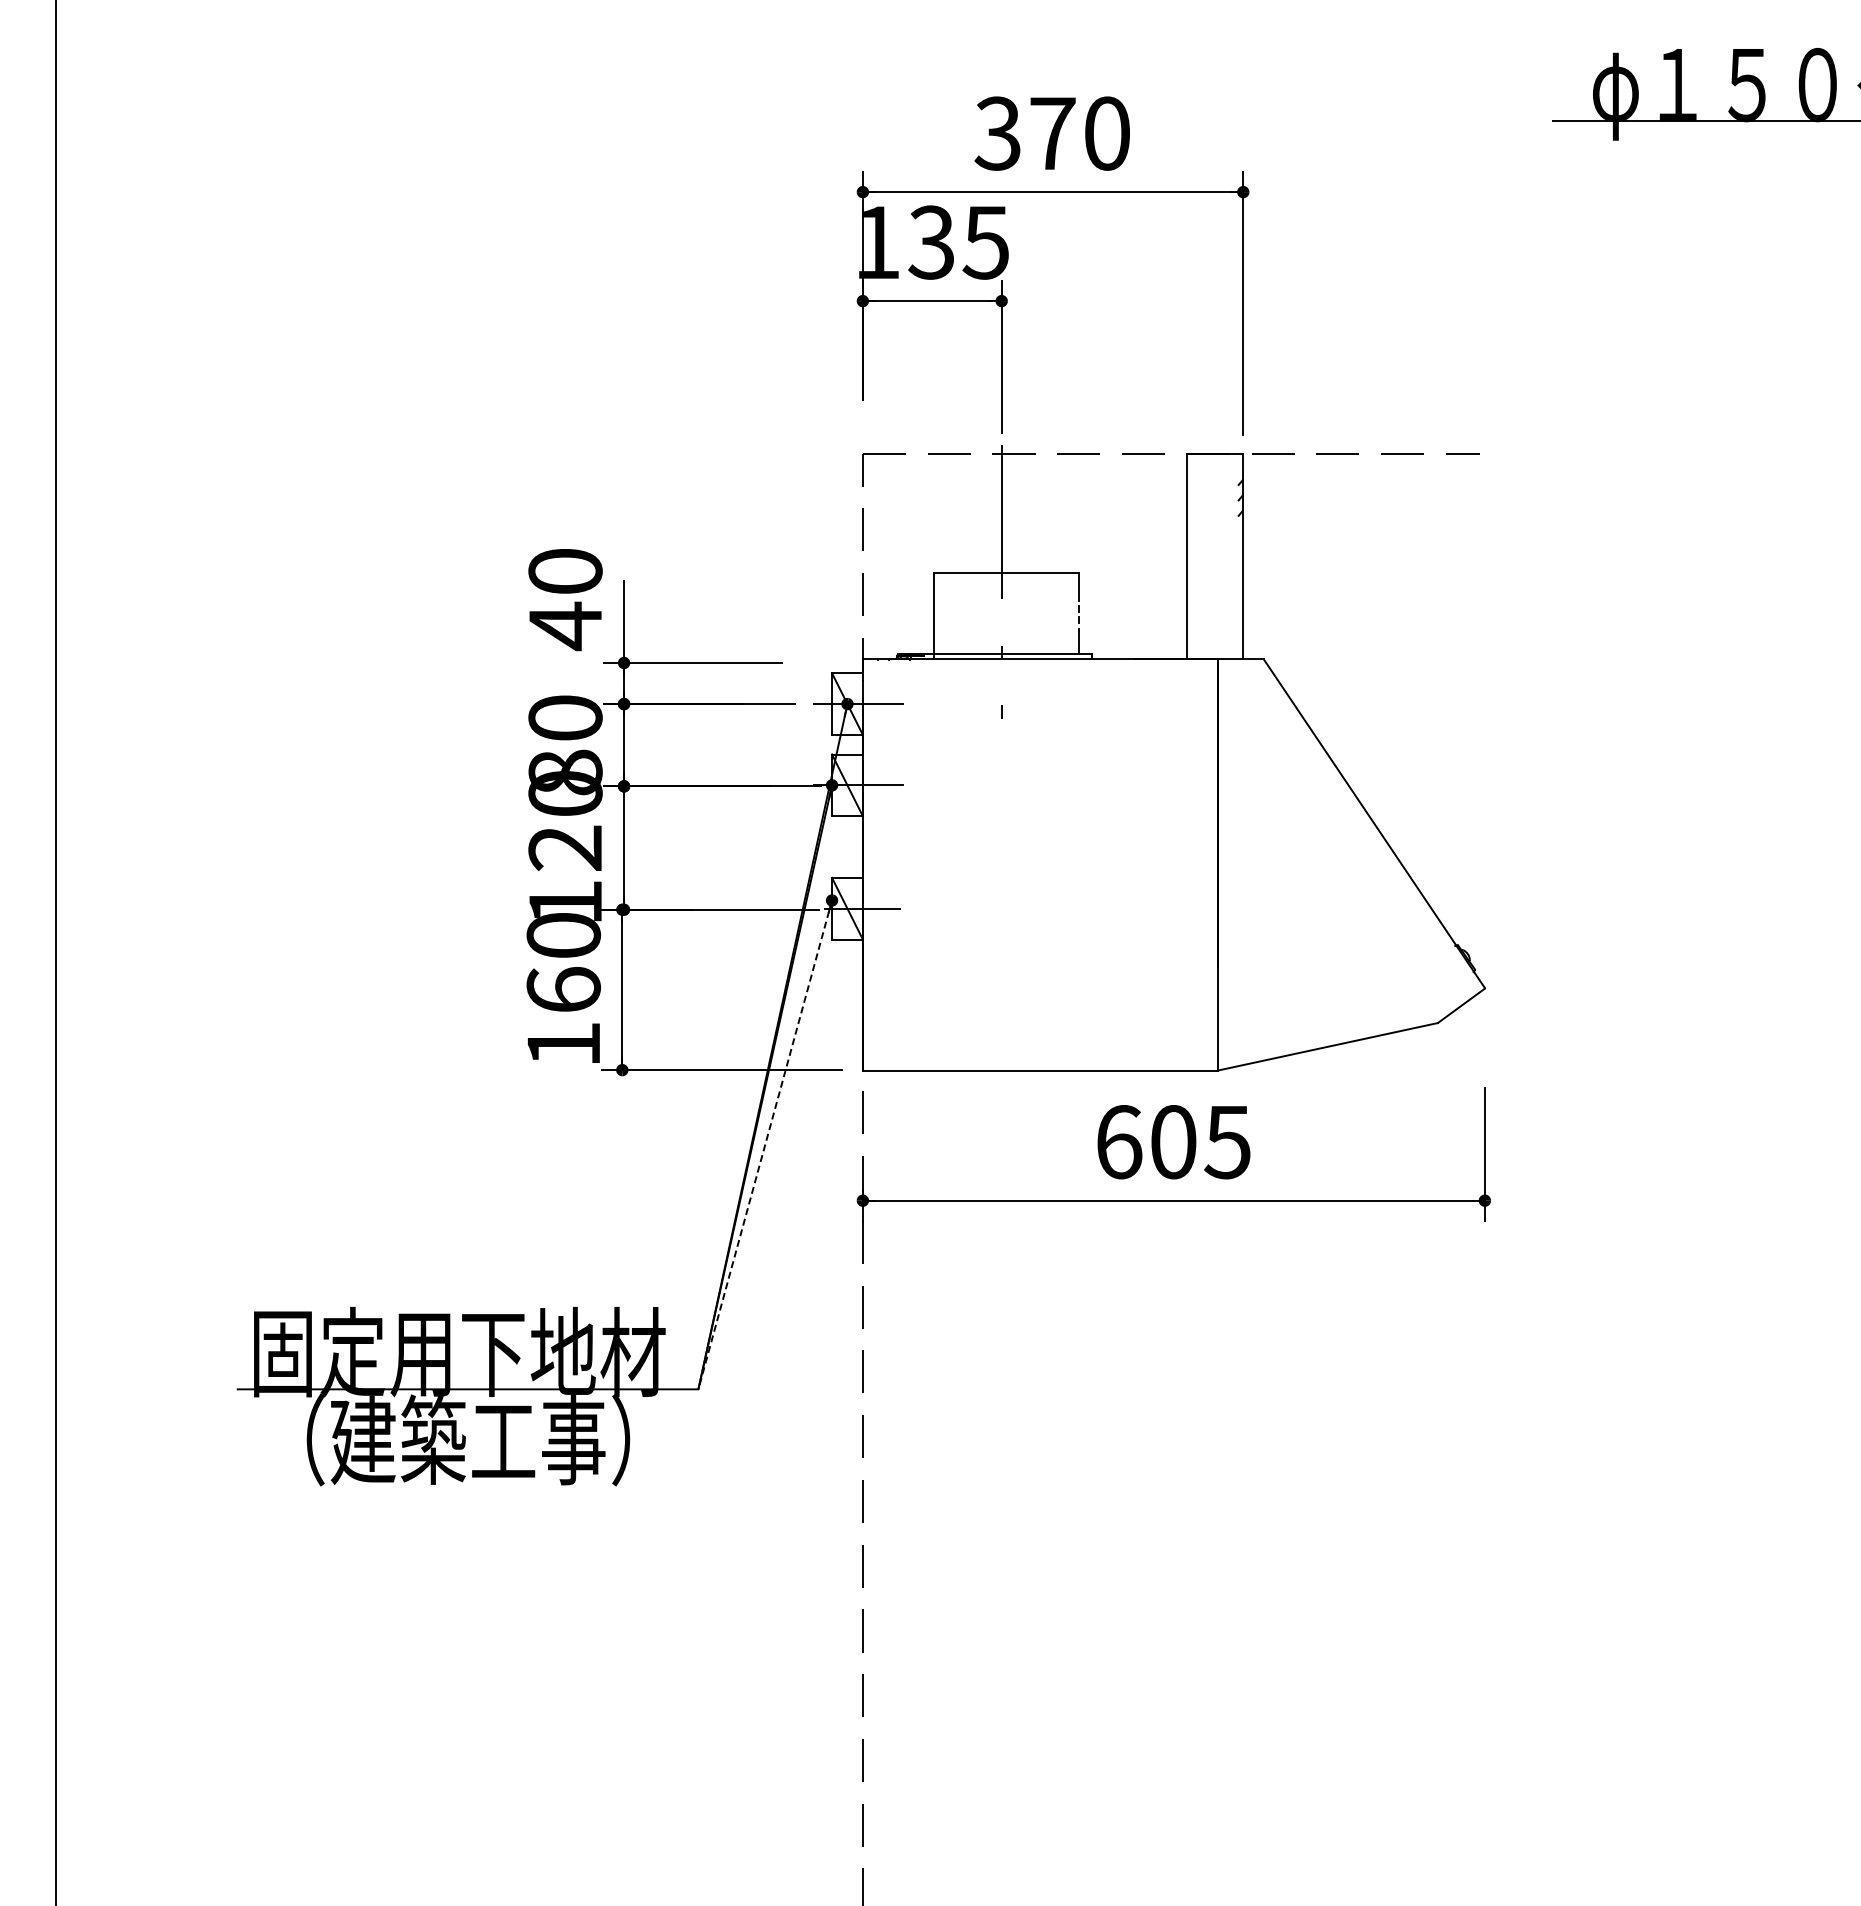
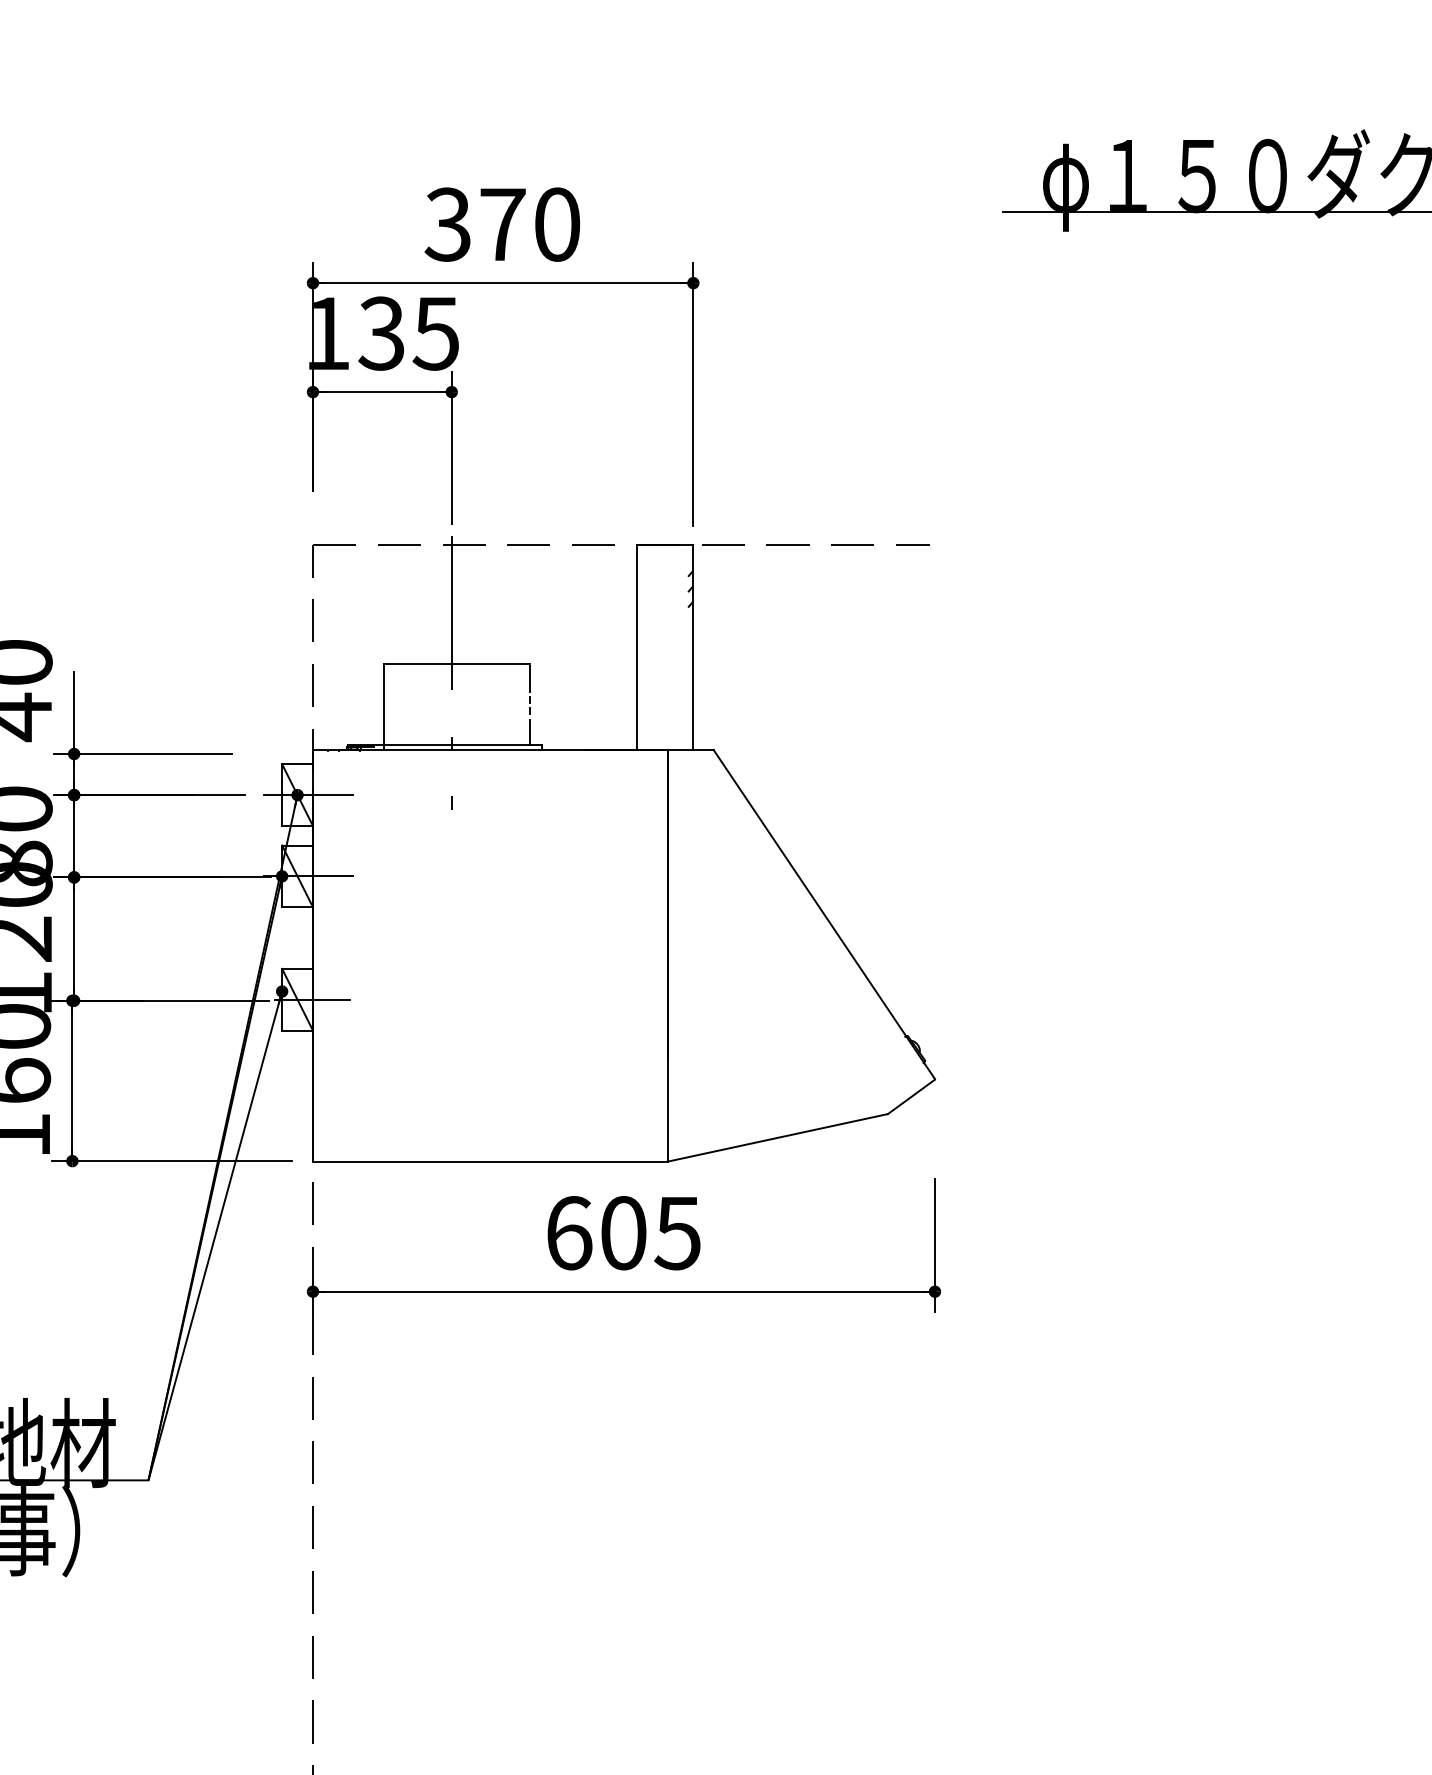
line: (765, 1145) -> (215, 1236), dashed -> solid

